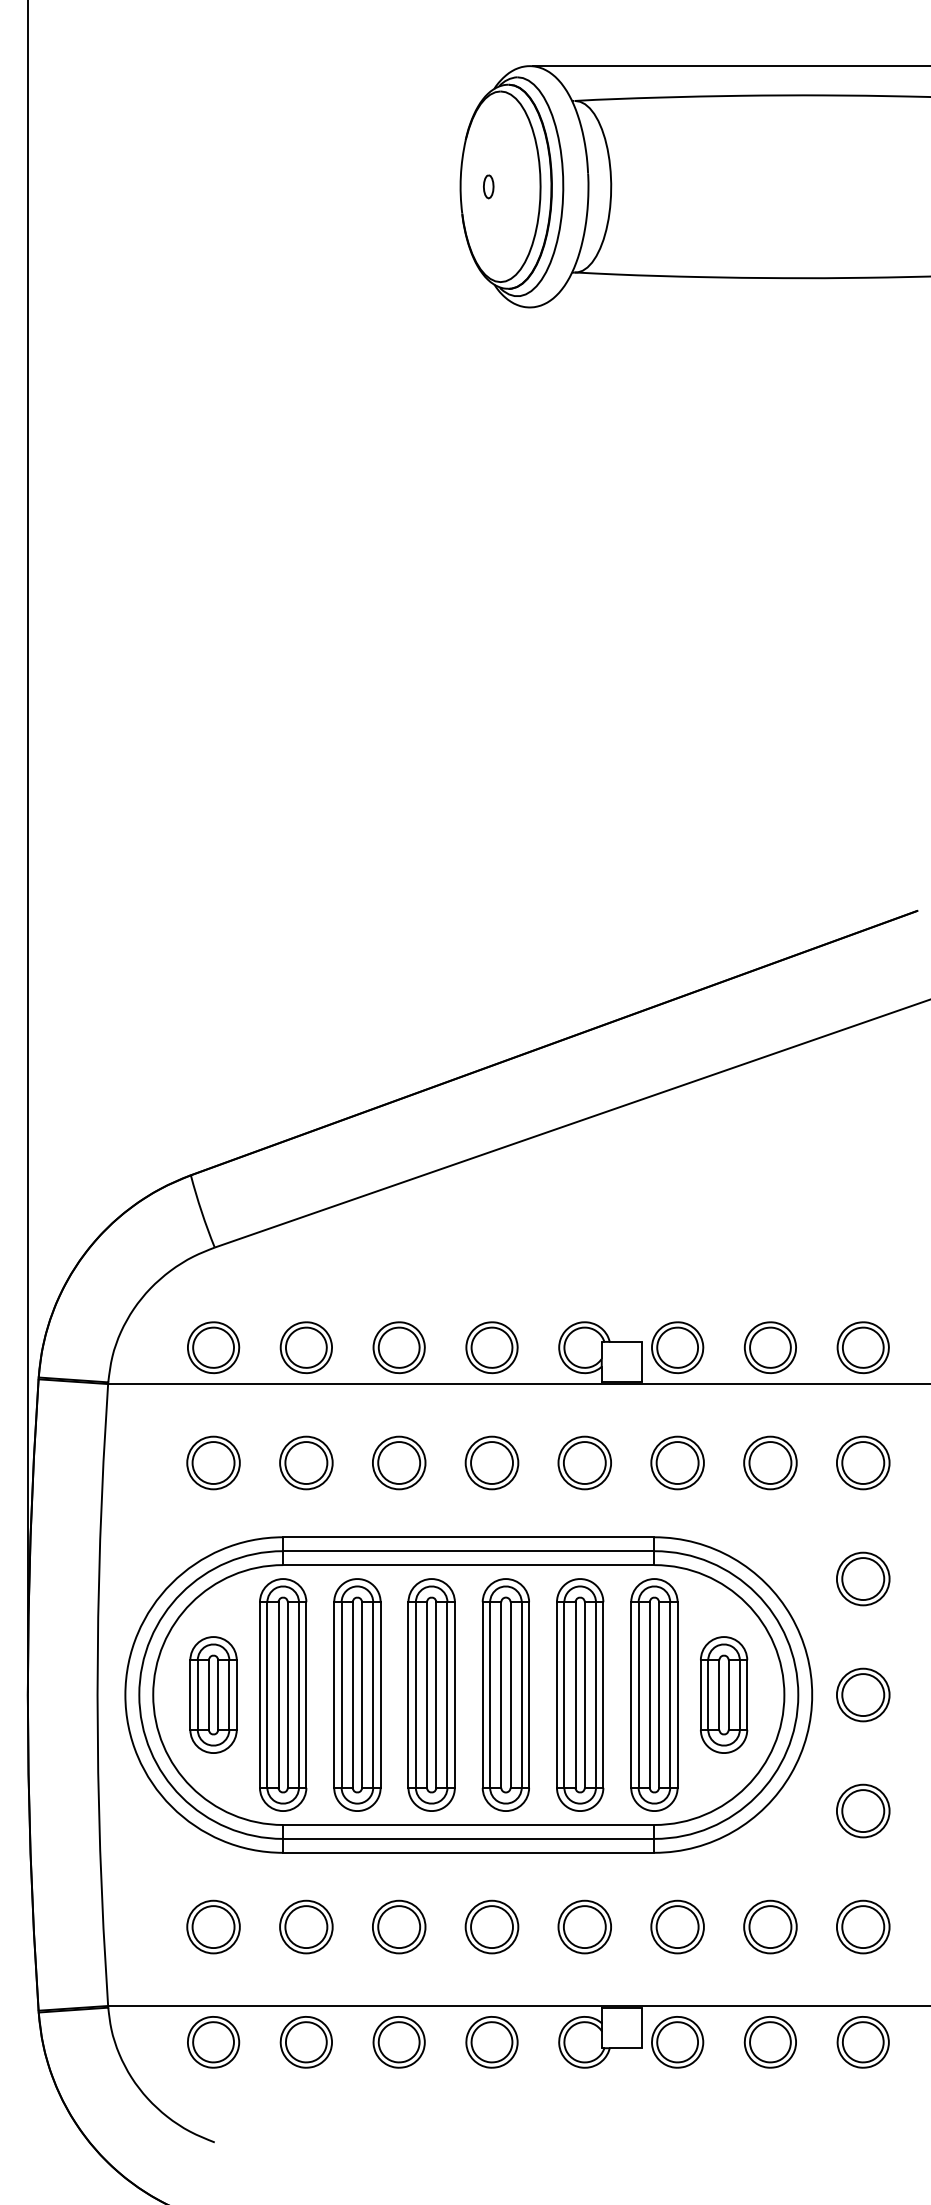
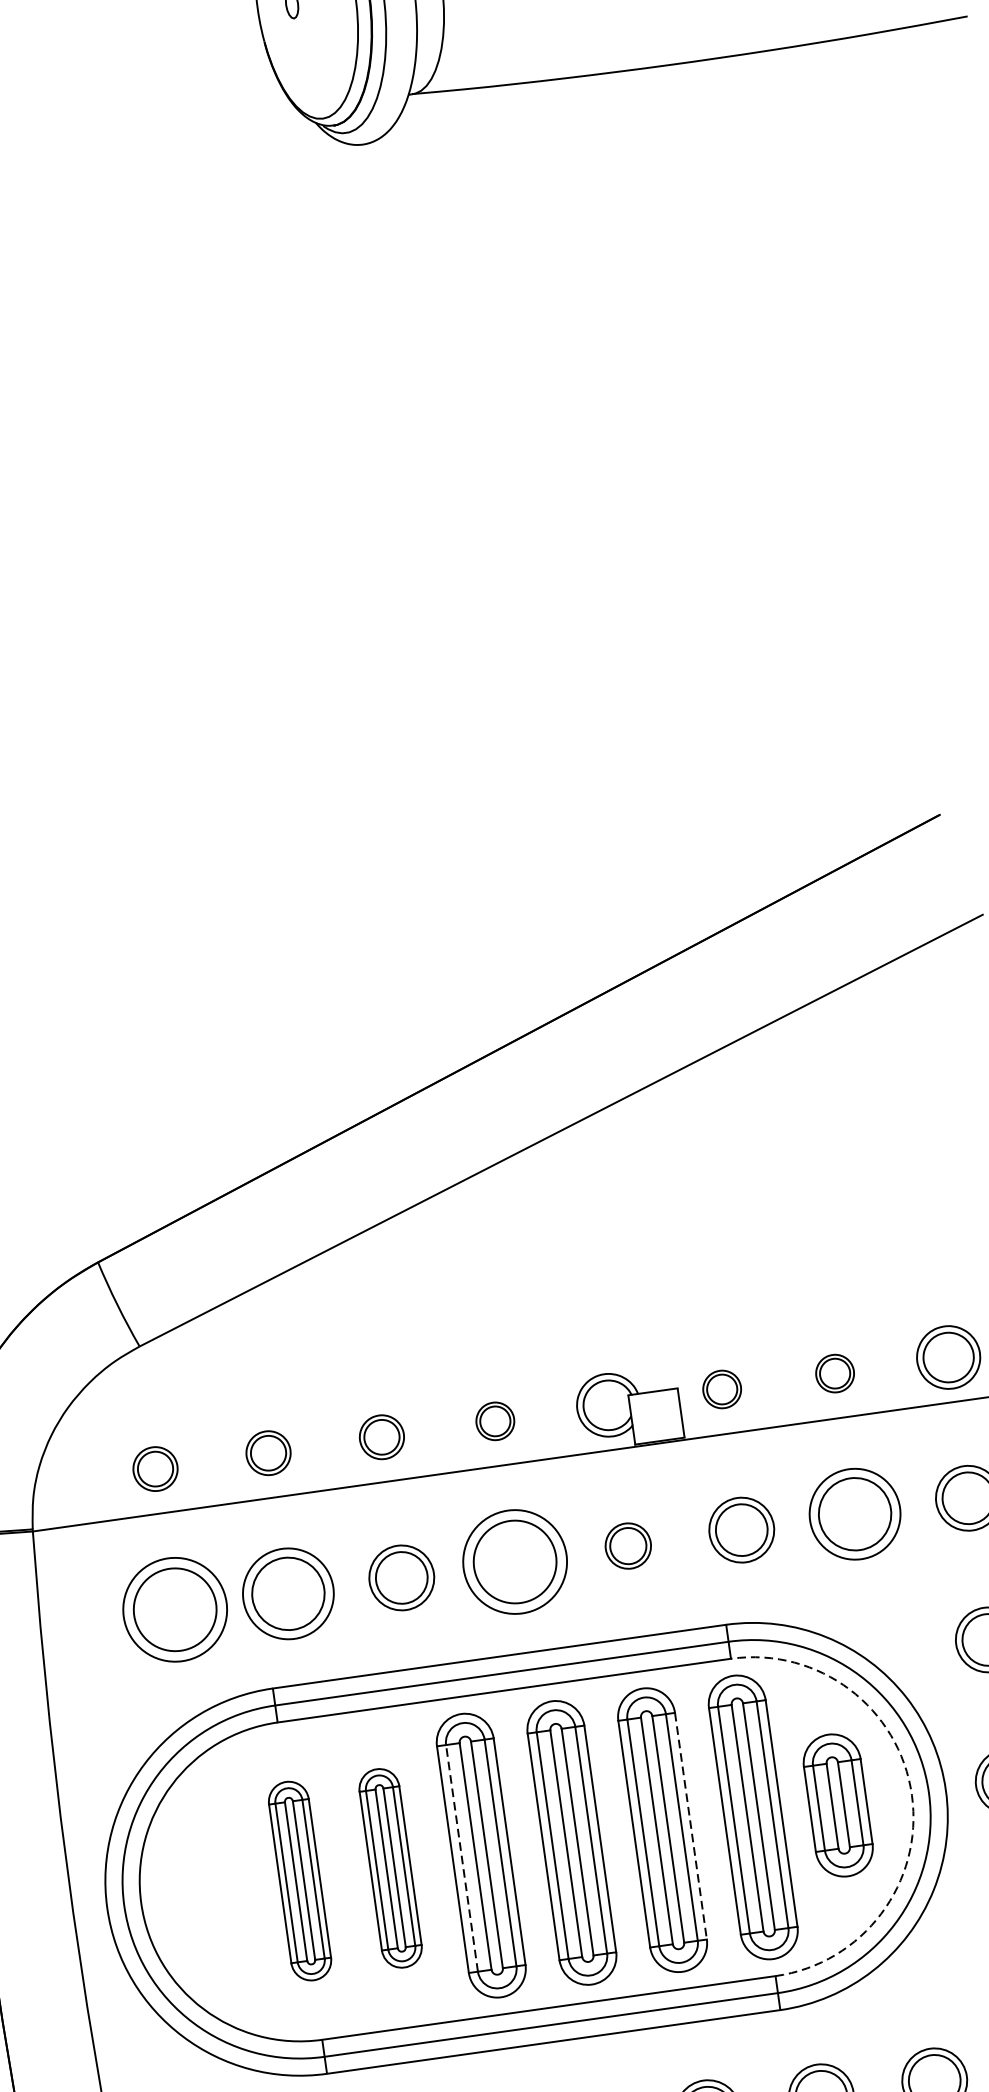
part: (213, 1347) -> (155, 1468), size x0.7
part: (305, 1347) -> (267, 1452), size x0.7
part: (398, 1347) -> (381, 1437), size x0.7
part: (491, 1347) -> (494, 1421), size x0.6
part: (677, 1347) -> (721, 1389), size x0.6
part: (769, 1347) -> (834, 1373), size x0.6
part: (213, 1462) -> (174, 1609), size x1.6
part: (306, 1462) -> (288, 1593), size x1.4
part: (491, 1462) -> (514, 1561), size x1.6
part: (584, 1462) -> (627, 1545), size x0.7
part: (770, 1462) -> (855, 1513), size x1.4
part: (213, 1694) -> (214, 1892), removed
part: (283, 1694) -> (300, 1880), size x0.7
part: (357, 1694) -> (390, 1867), size x0.7
line: (415, 1695) -> (461, 1859), solid -> dashed
line: (603, 1695) -> (691, 1826), solid -> dashed
arc: (784, 1695) -> (912, 1795), solid -> dashed

